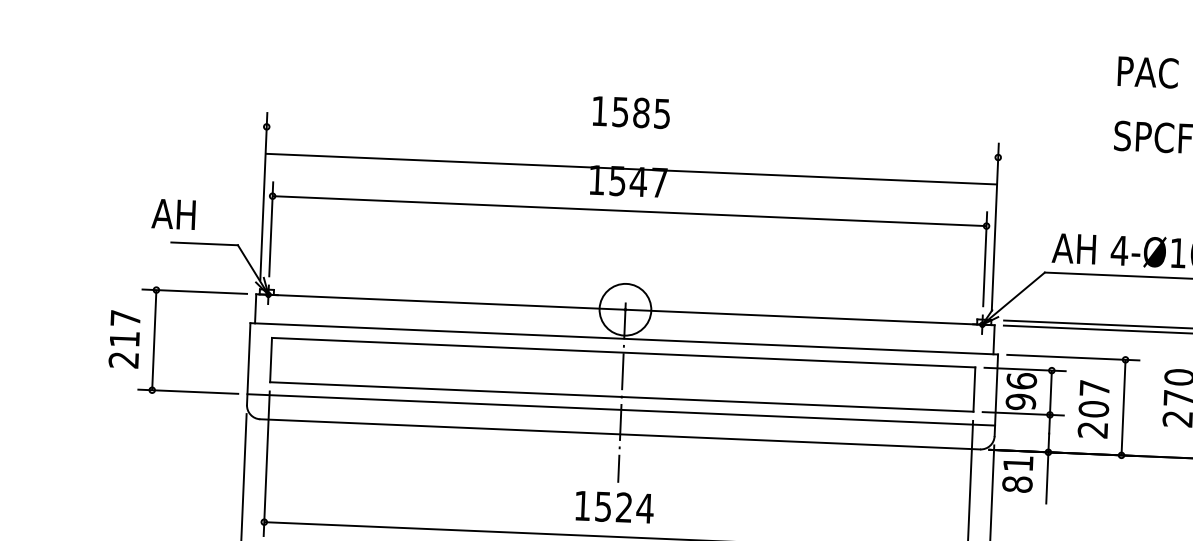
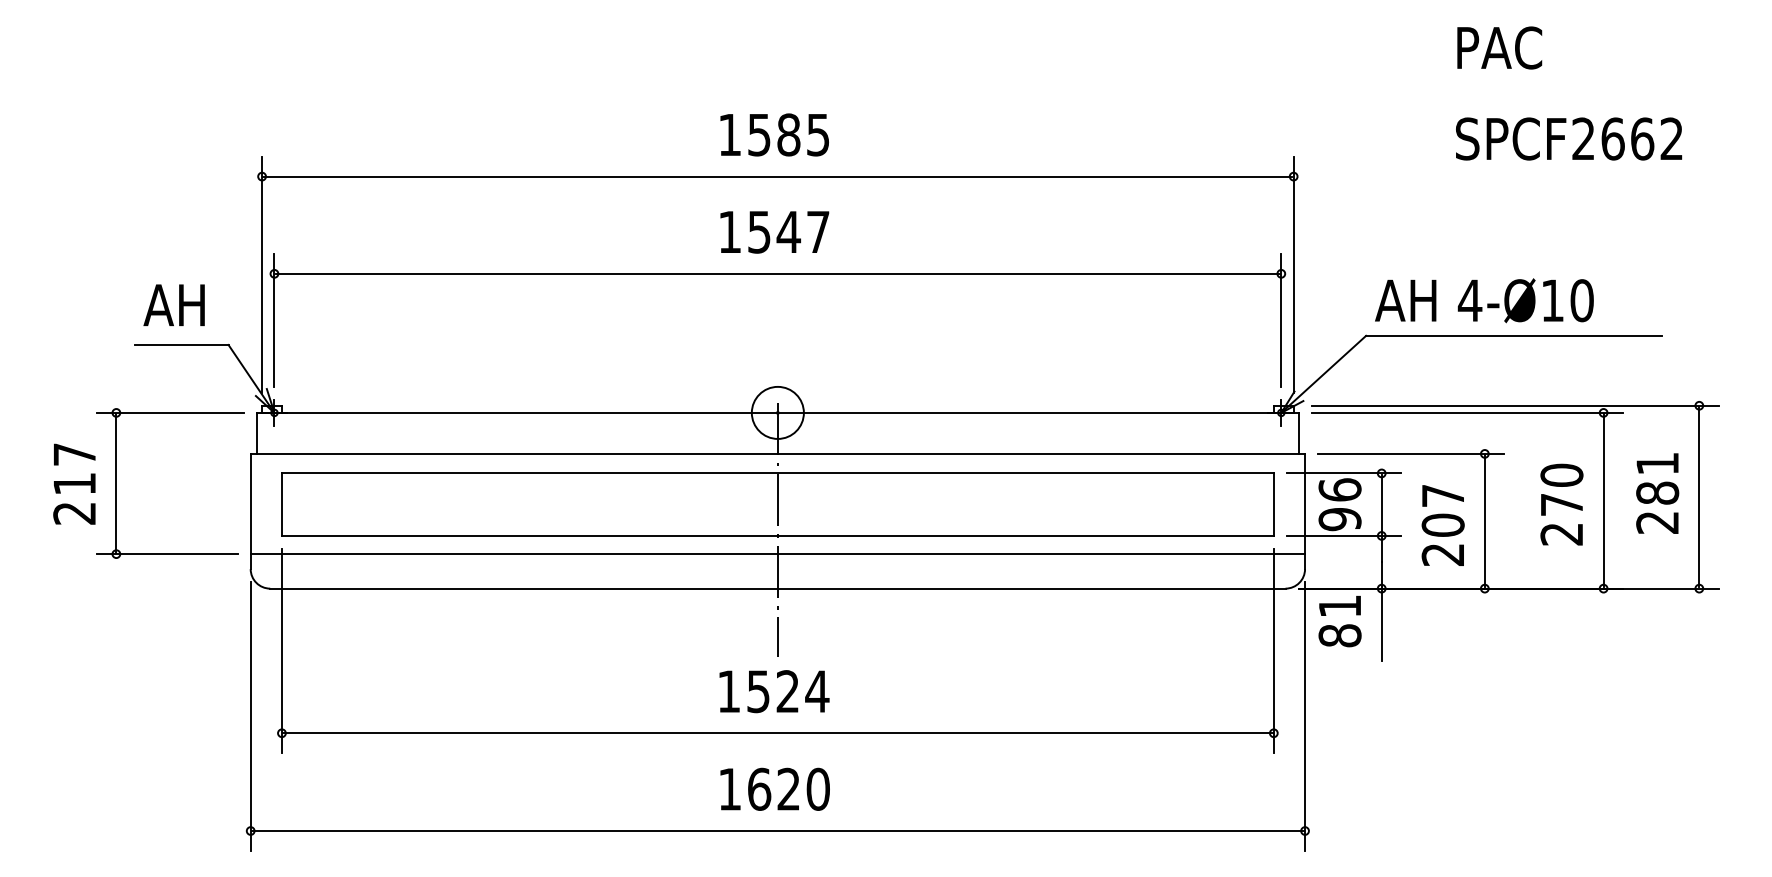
line: (631, 169) -> (777, 176), moved
text: (173, 213) -> (173, 304), moved
circle: (625, 309) -> (777, 412), size x0.71

